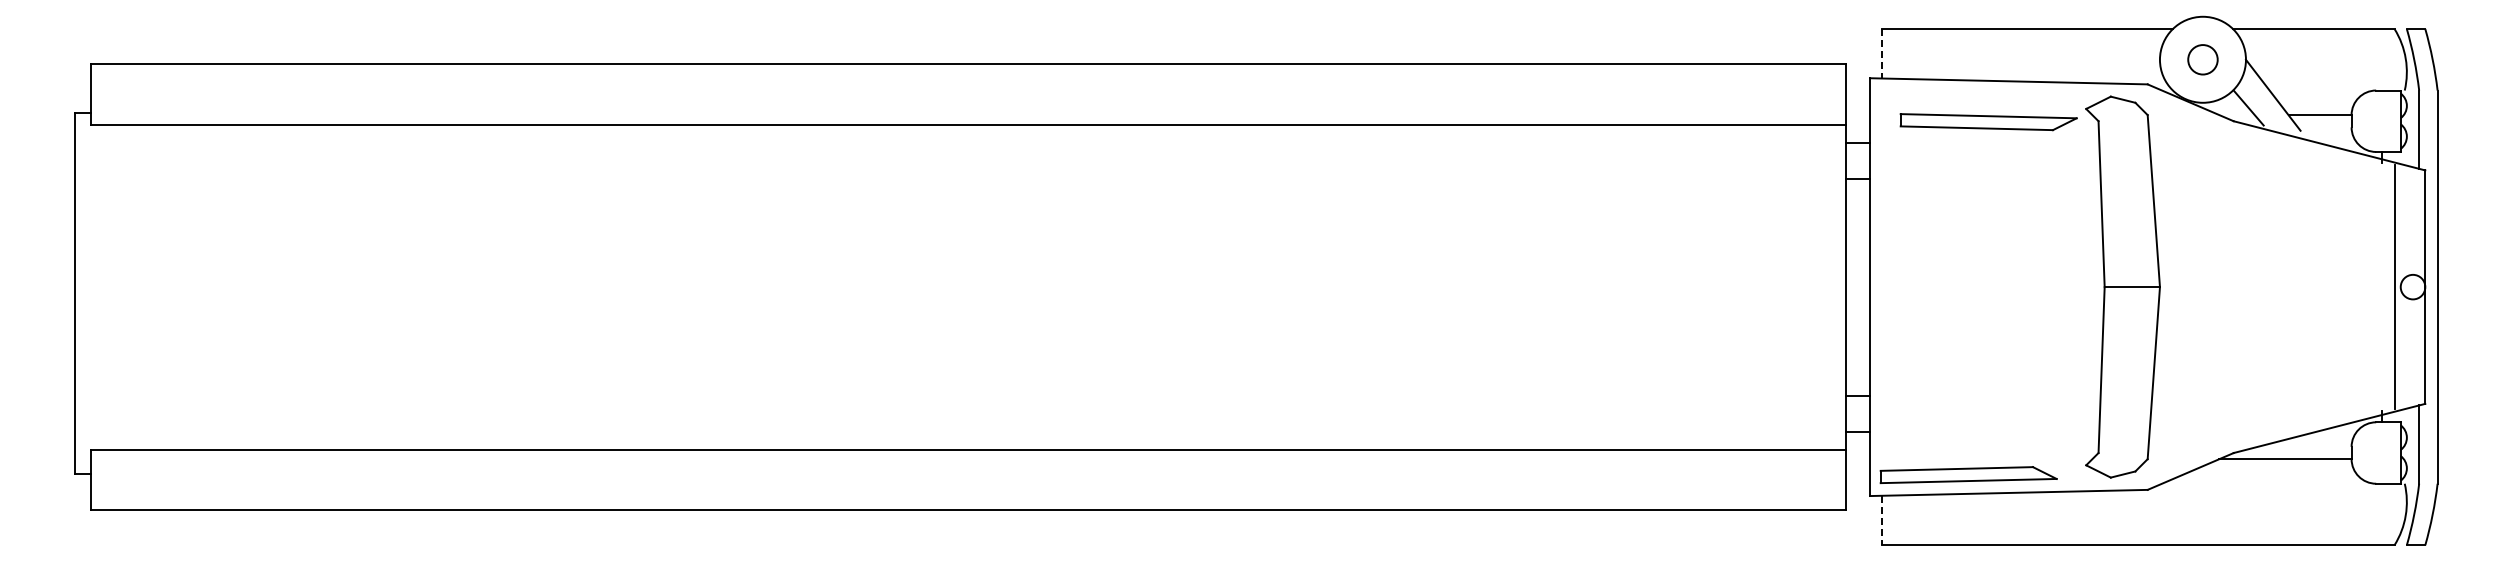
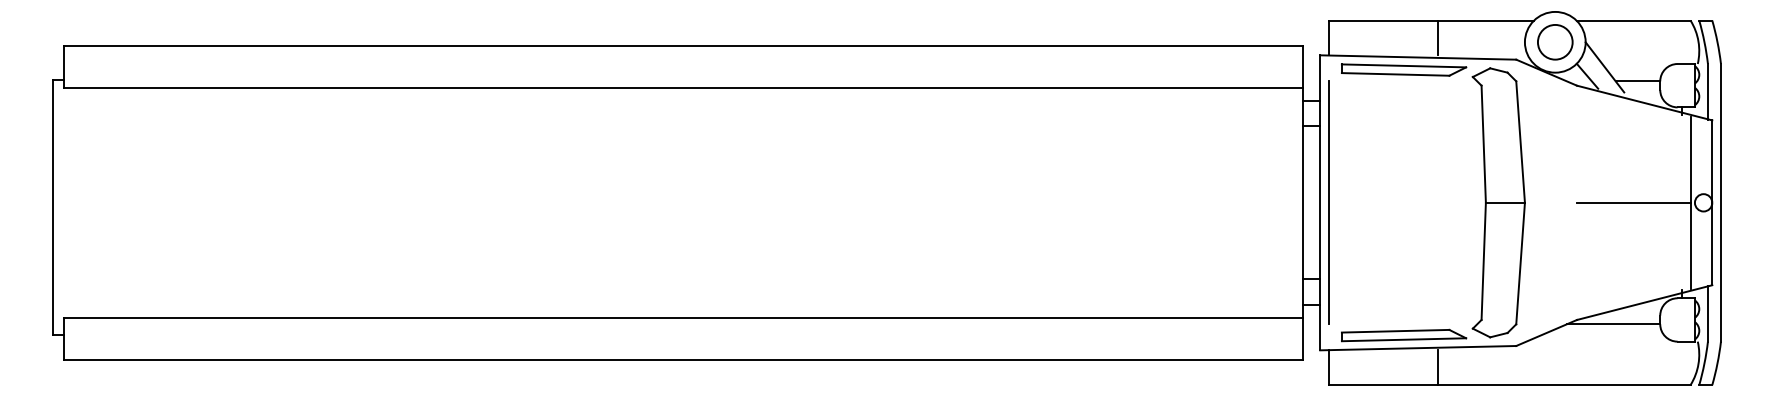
line: (1882, 53) -> (1329, 37), dashed -> solid
line: (2037, 53) -> (1438, 37), added
circle: (2202, 59) -> (1554, 42), size x1.67
part: (1988, 122) -> (1403, 70), moved
line: (1882, 287) -> (1329, 203), added
line: (2313, 287) -> (1633, 203), added
part: (1968, 474) -> (1403, 335), moved
line: (1882, 520) -> (1329, 367), dashed -> solid
line: (2037, 520) -> (1438, 367), added

